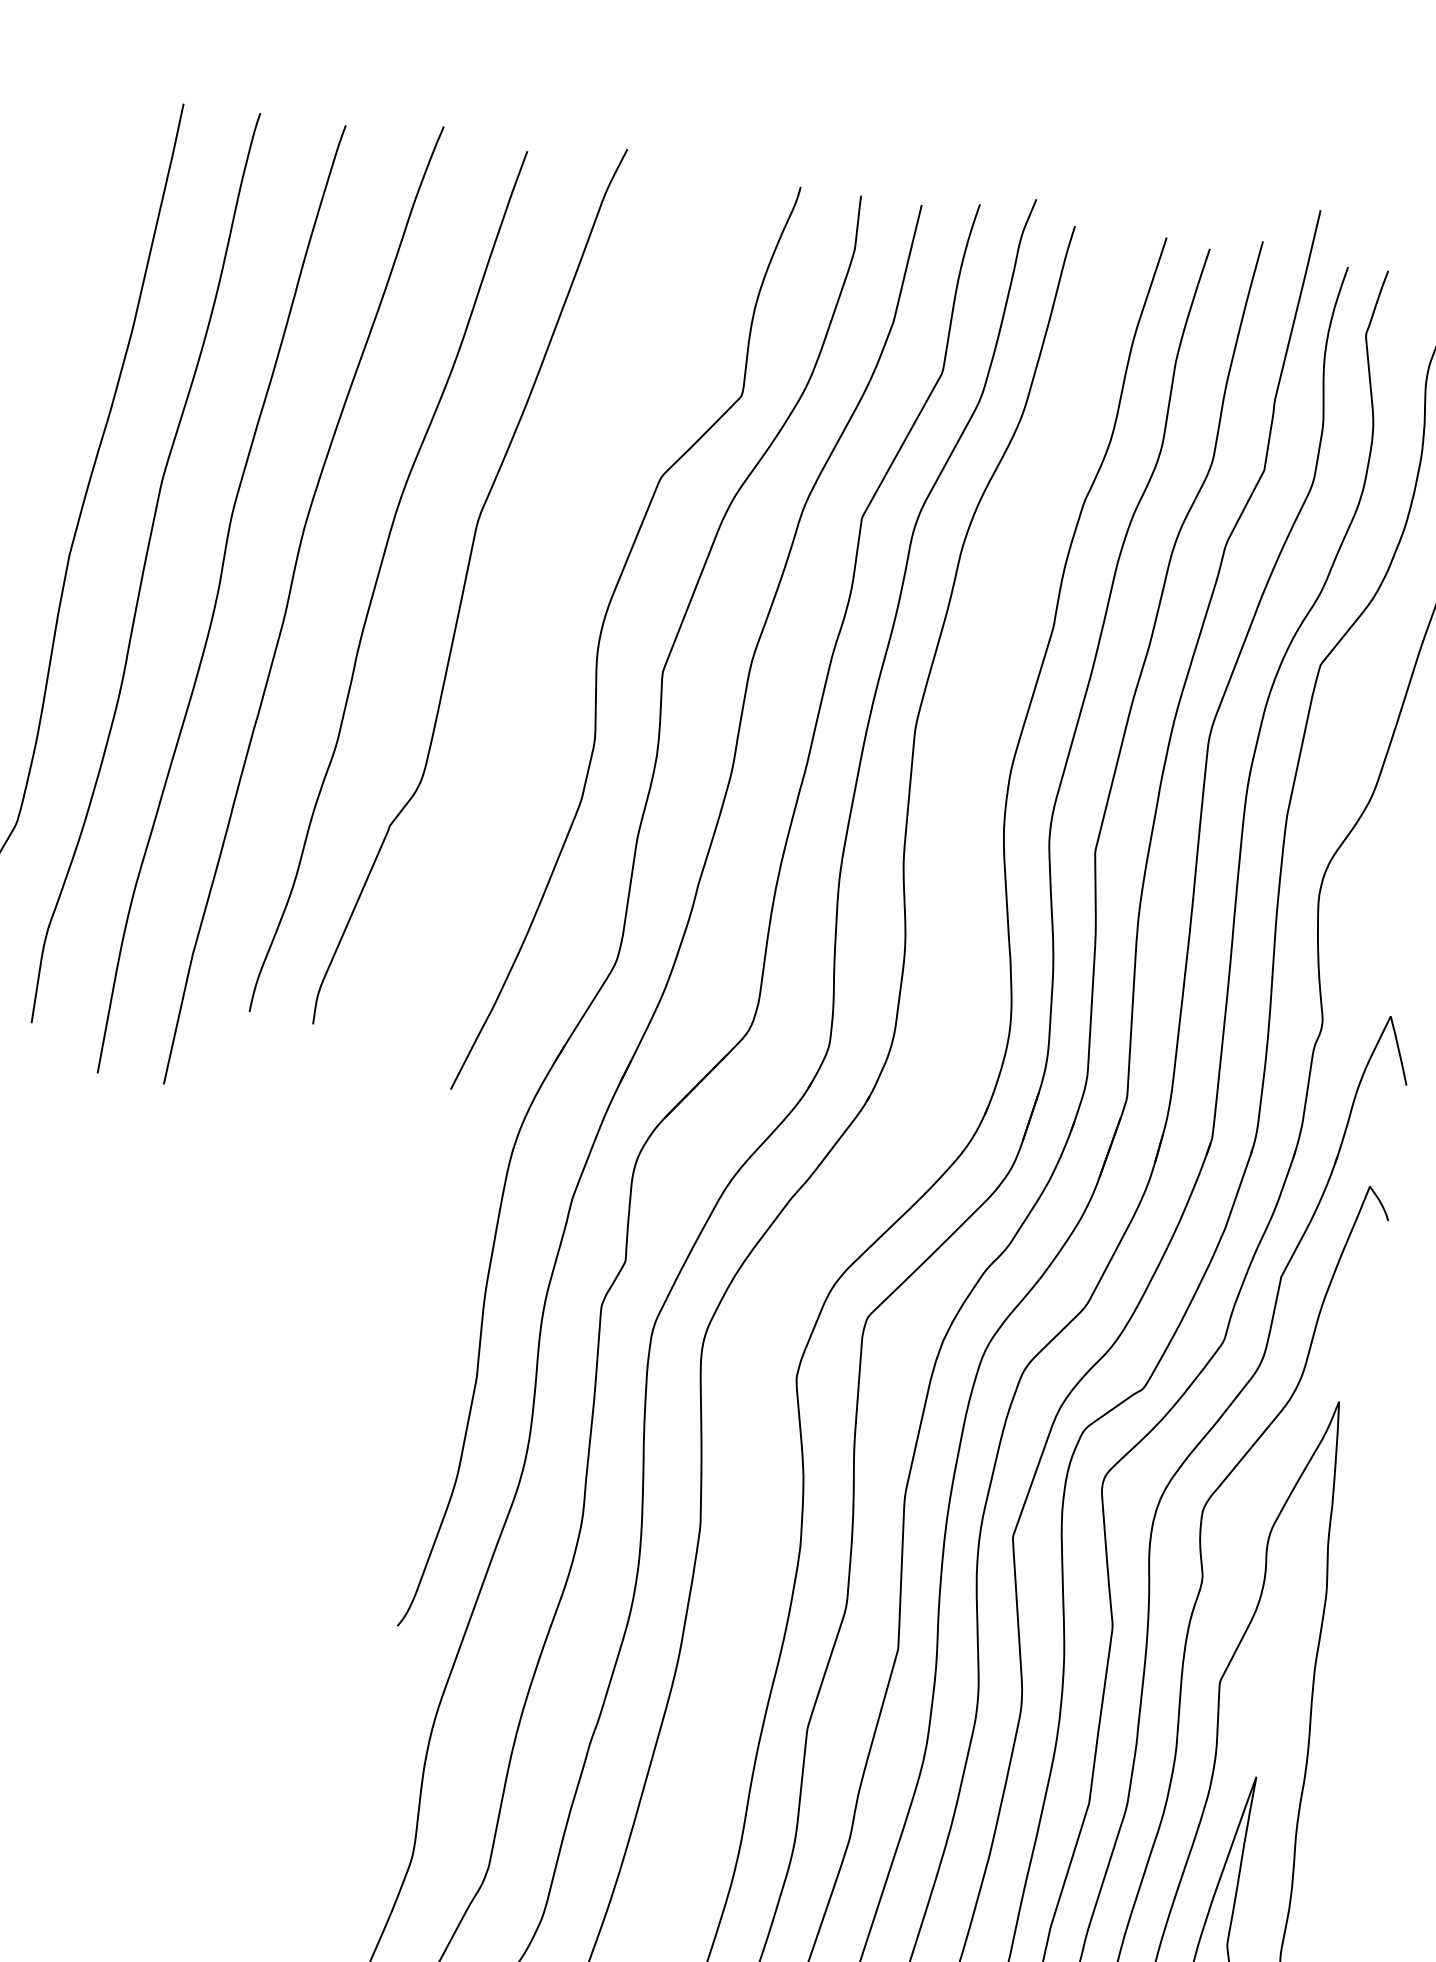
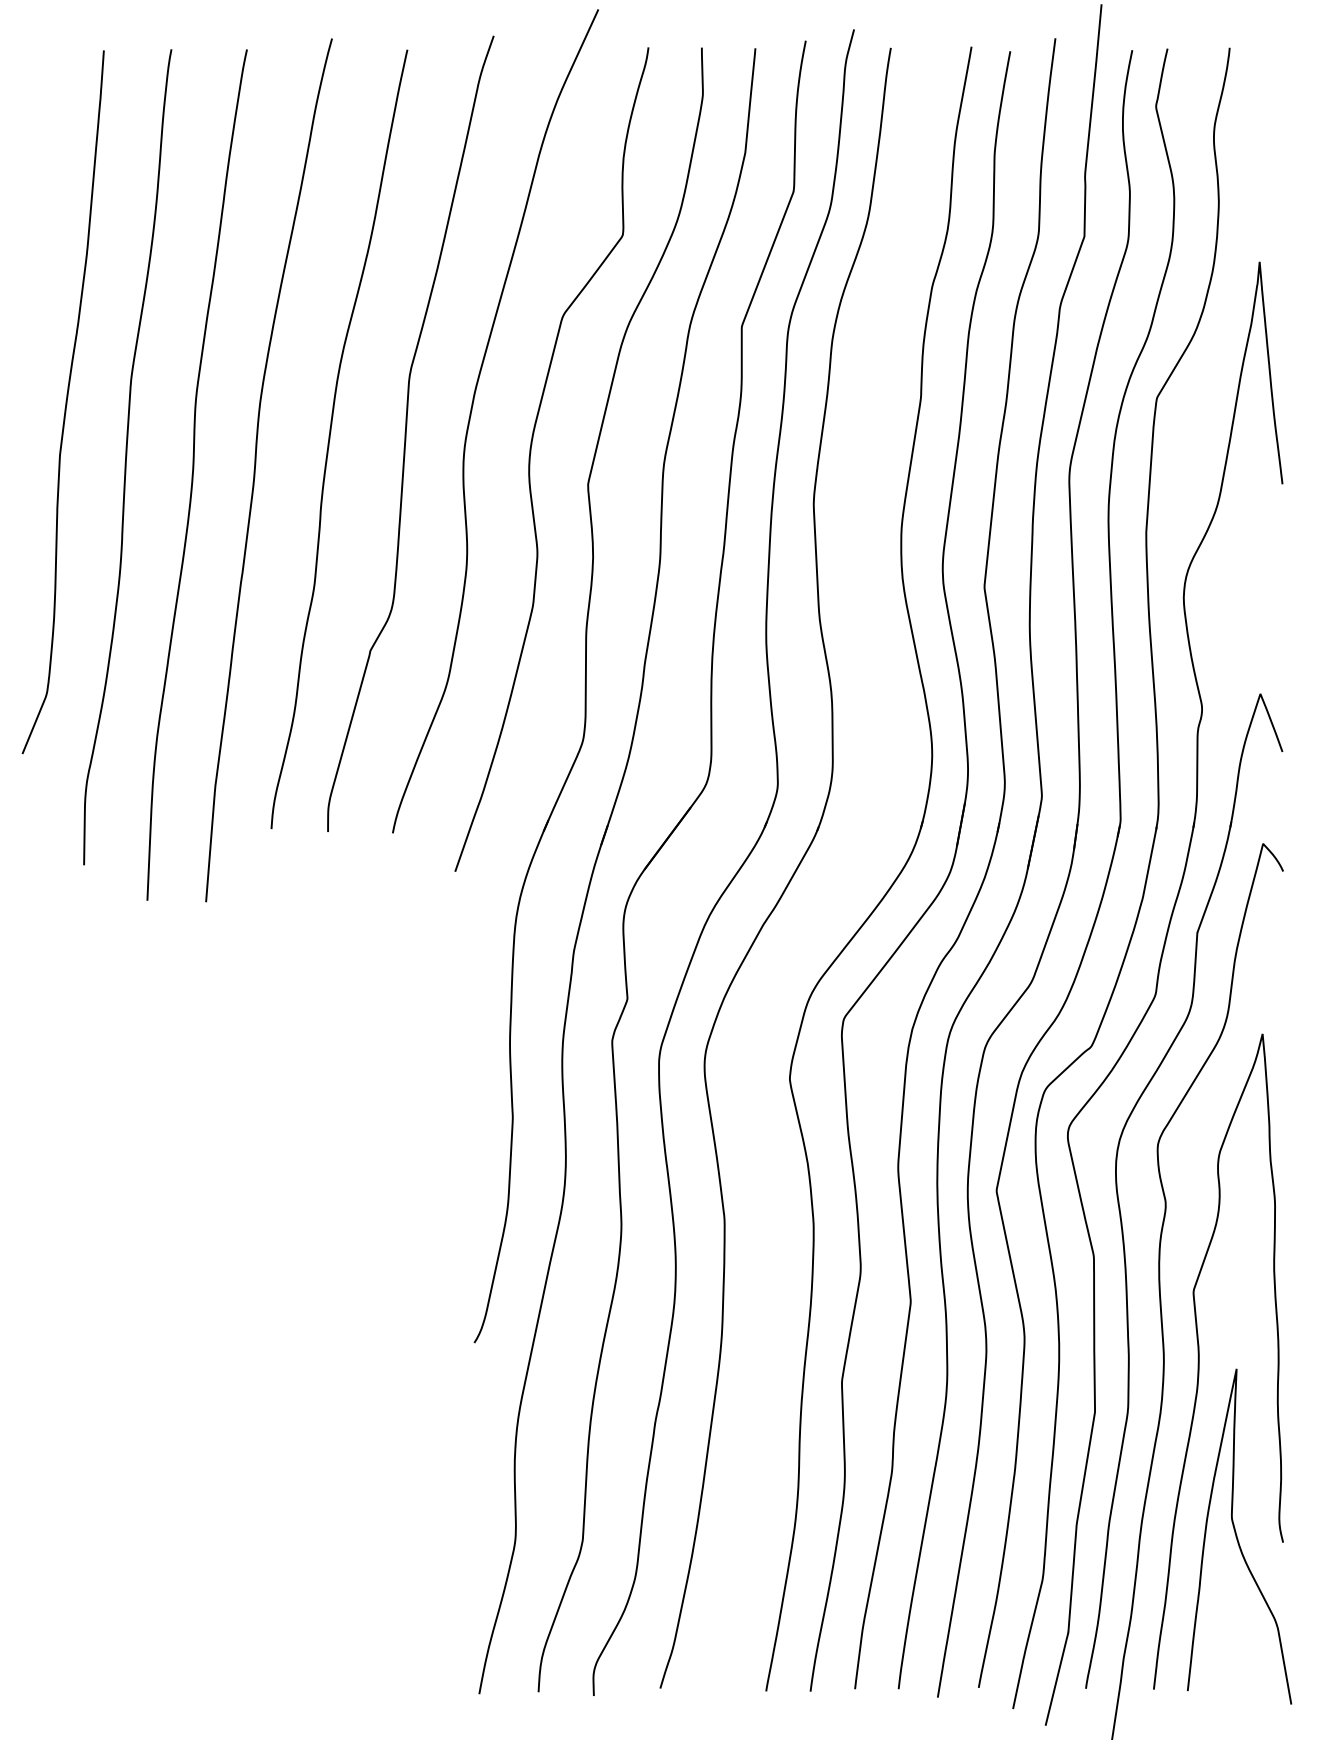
curve: (541, 575) -> (471, 415), added

